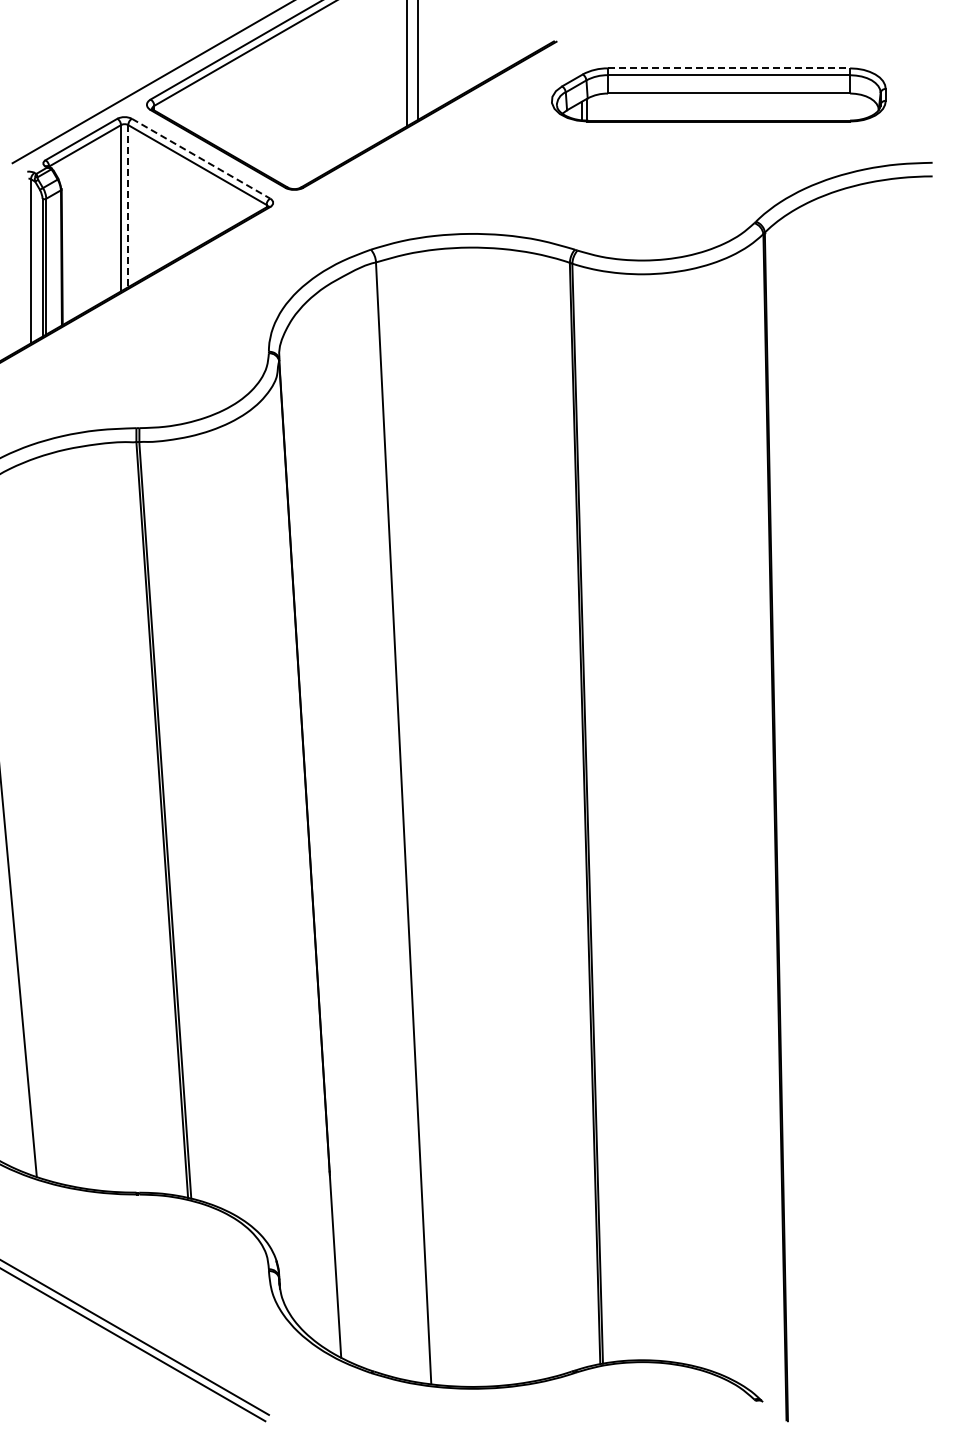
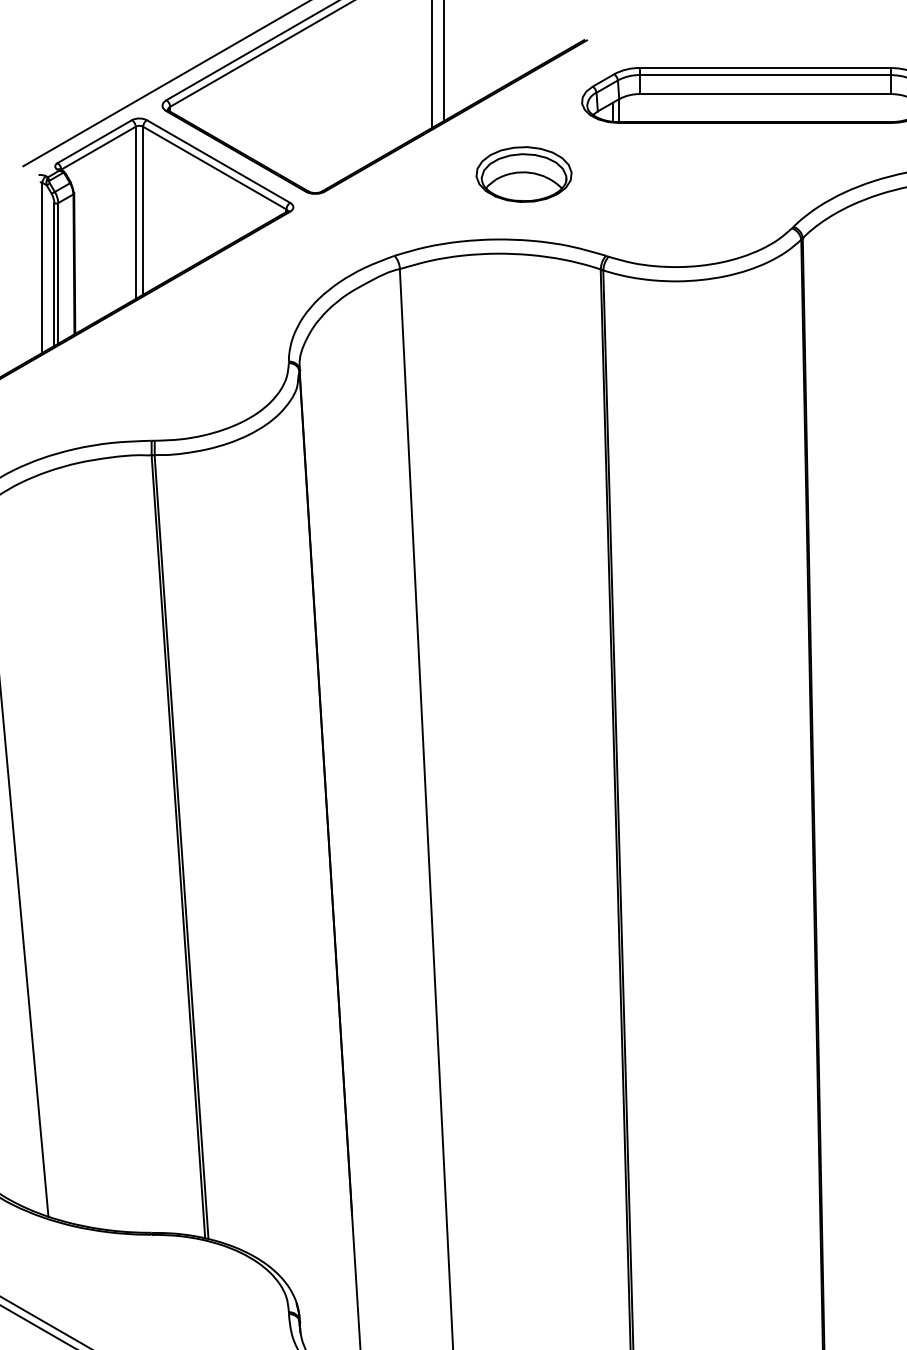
line: (729, 68) -> (766, 68), dashed -> solid
line: (201, 158) -> (219, 161), dashed -> solid
part: (495, 170) -> (523, 173), added
line: (128, 206) -> (143, 211), dashed -> solid

